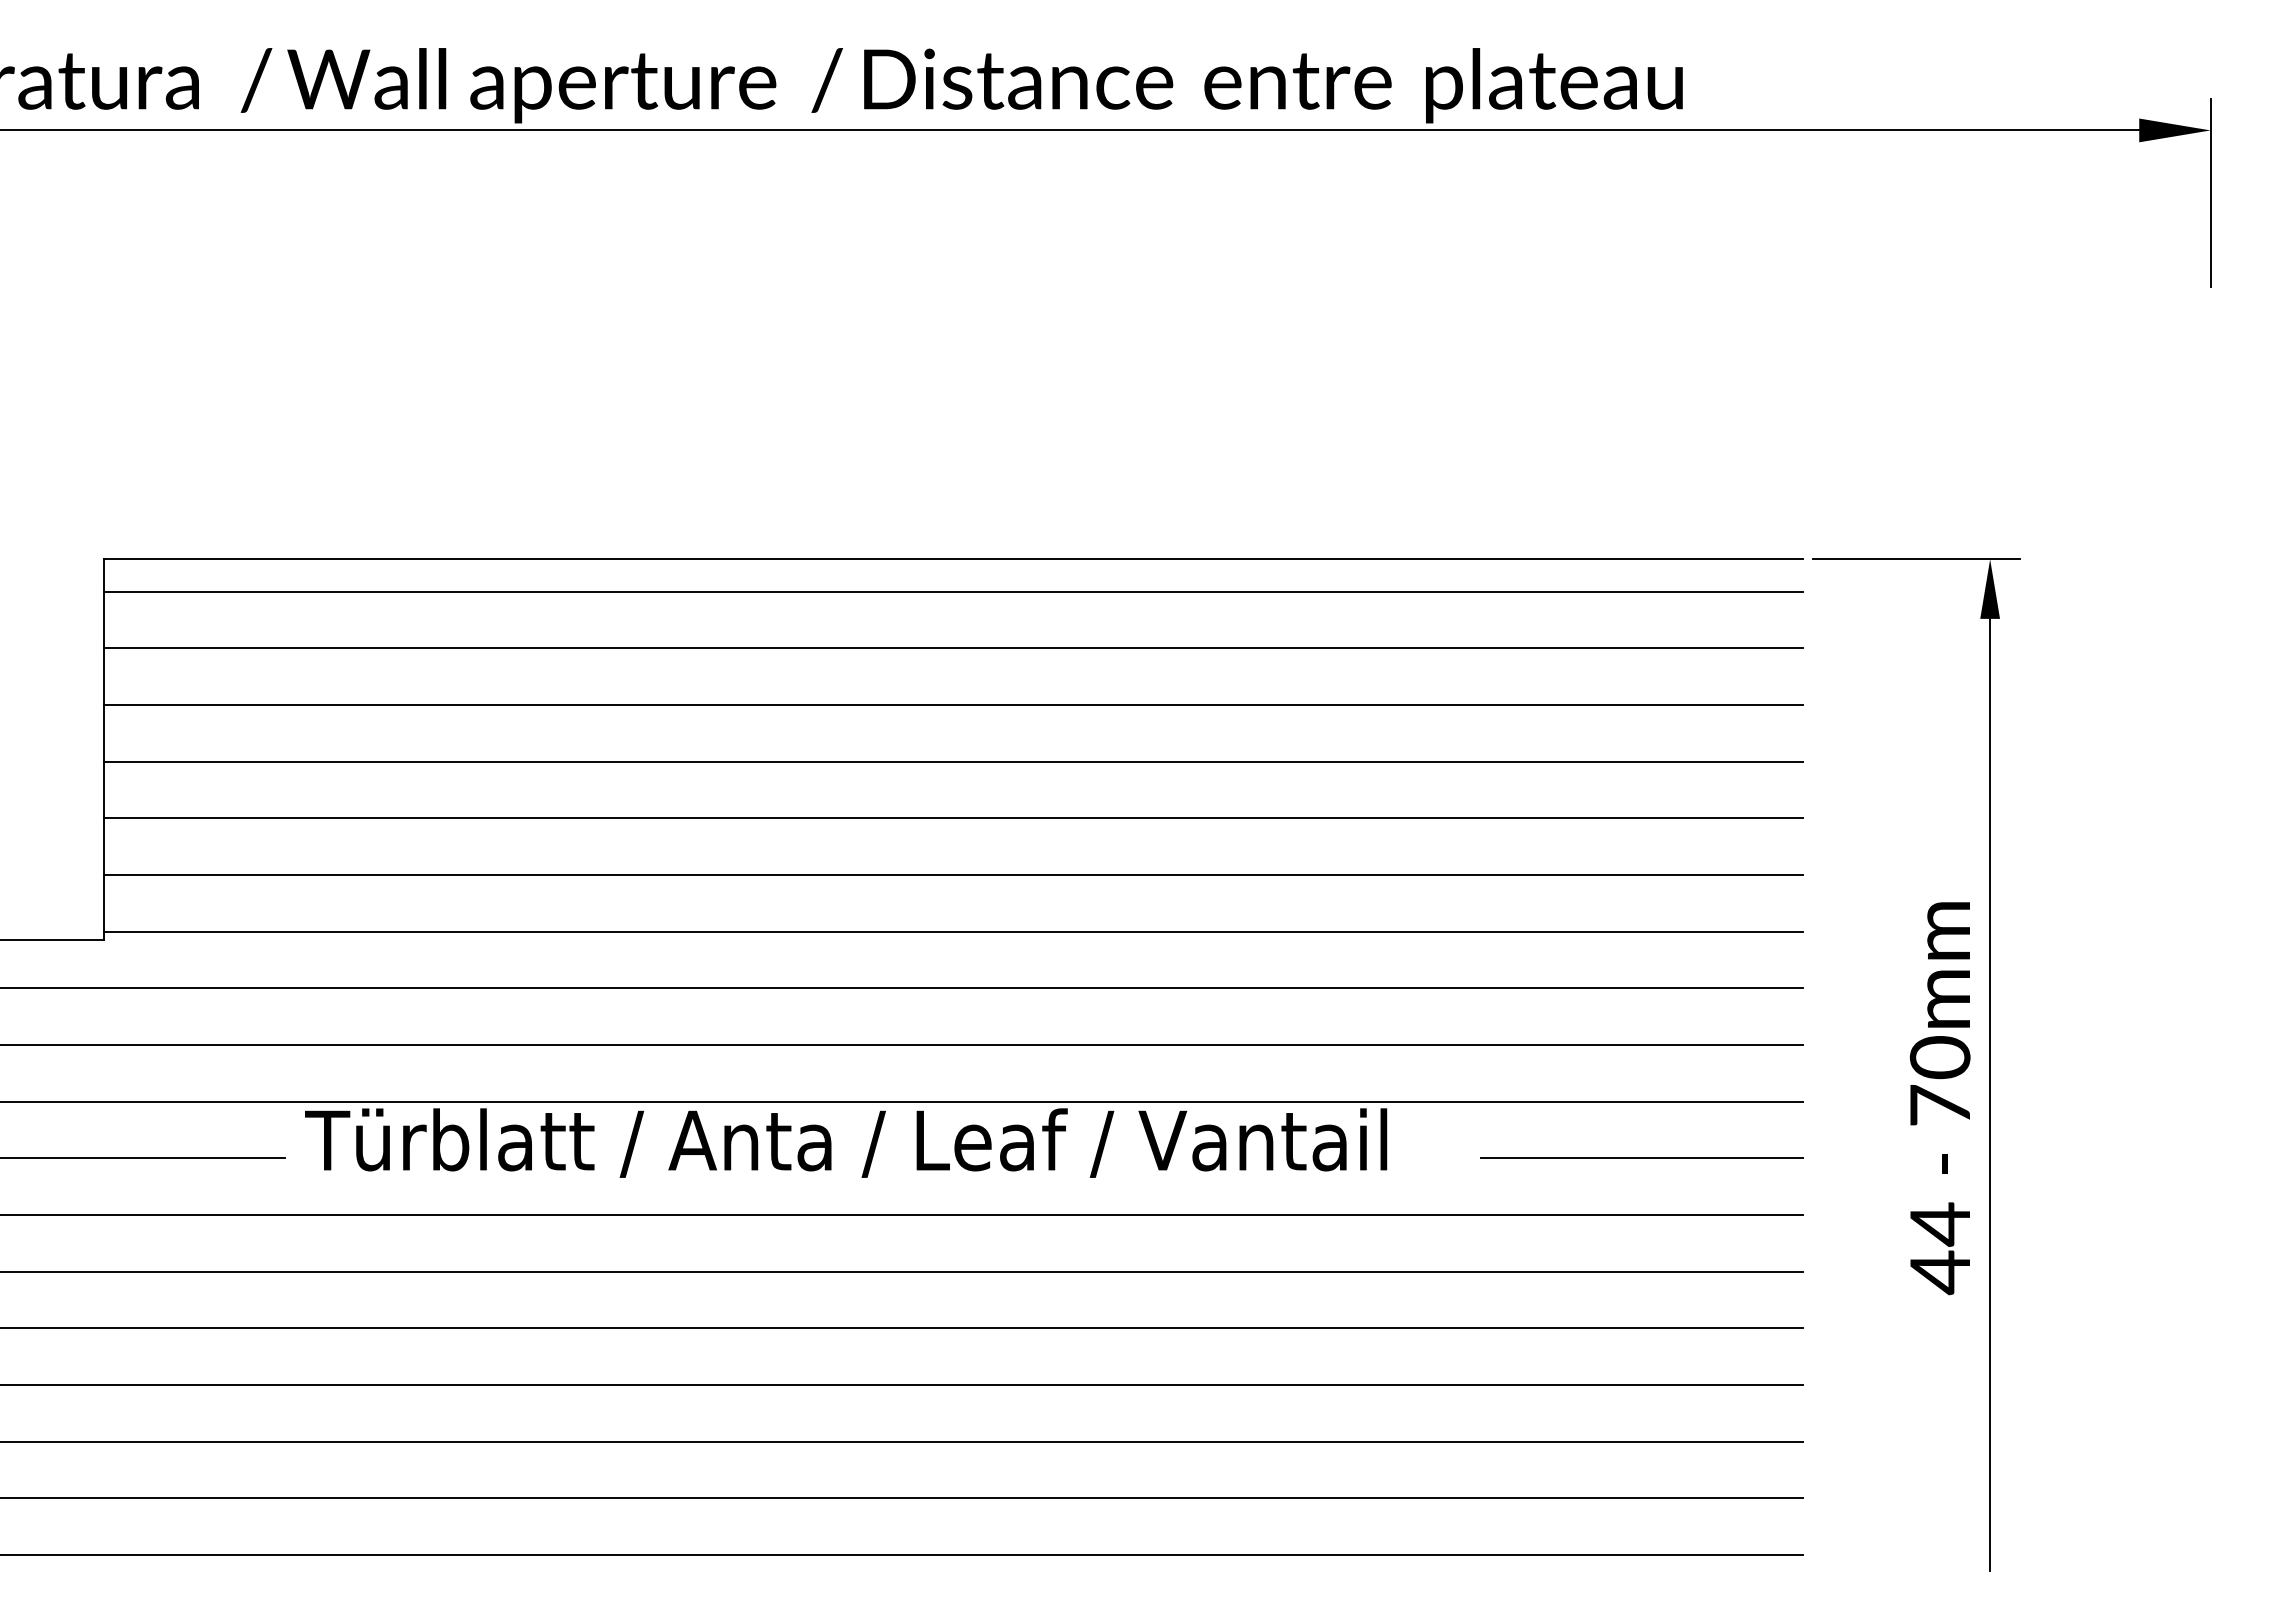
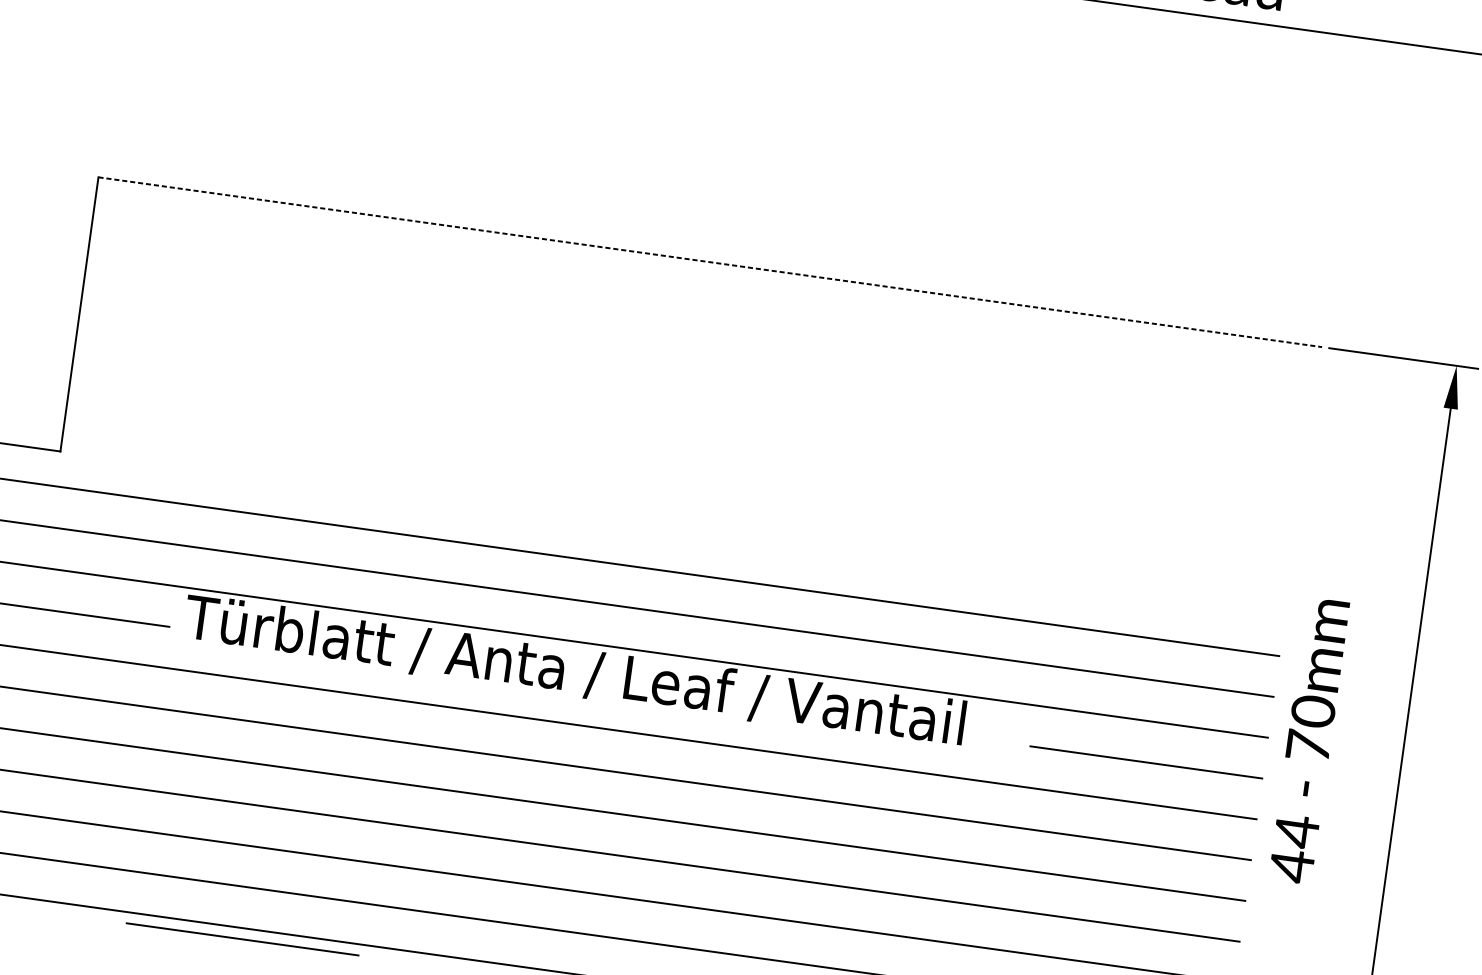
line: (953, 559) -> (710, 262), solid -> dashed
line: (953, 591) -> (707, 285), removed
line: (953, 648) -> (701, 326), removed
line: (953, 705) -> (695, 367), removed
line: (953, 761) -> (690, 407), removed
line: (953, 818) -> (684, 448), removed
line: (953, 875) -> (678, 489), removed
line: (953, 931) -> (673, 530), removed
text: (1939, 1098) -> (1308, 740), moved
line: (443, 1569) -> (242, 938), added

